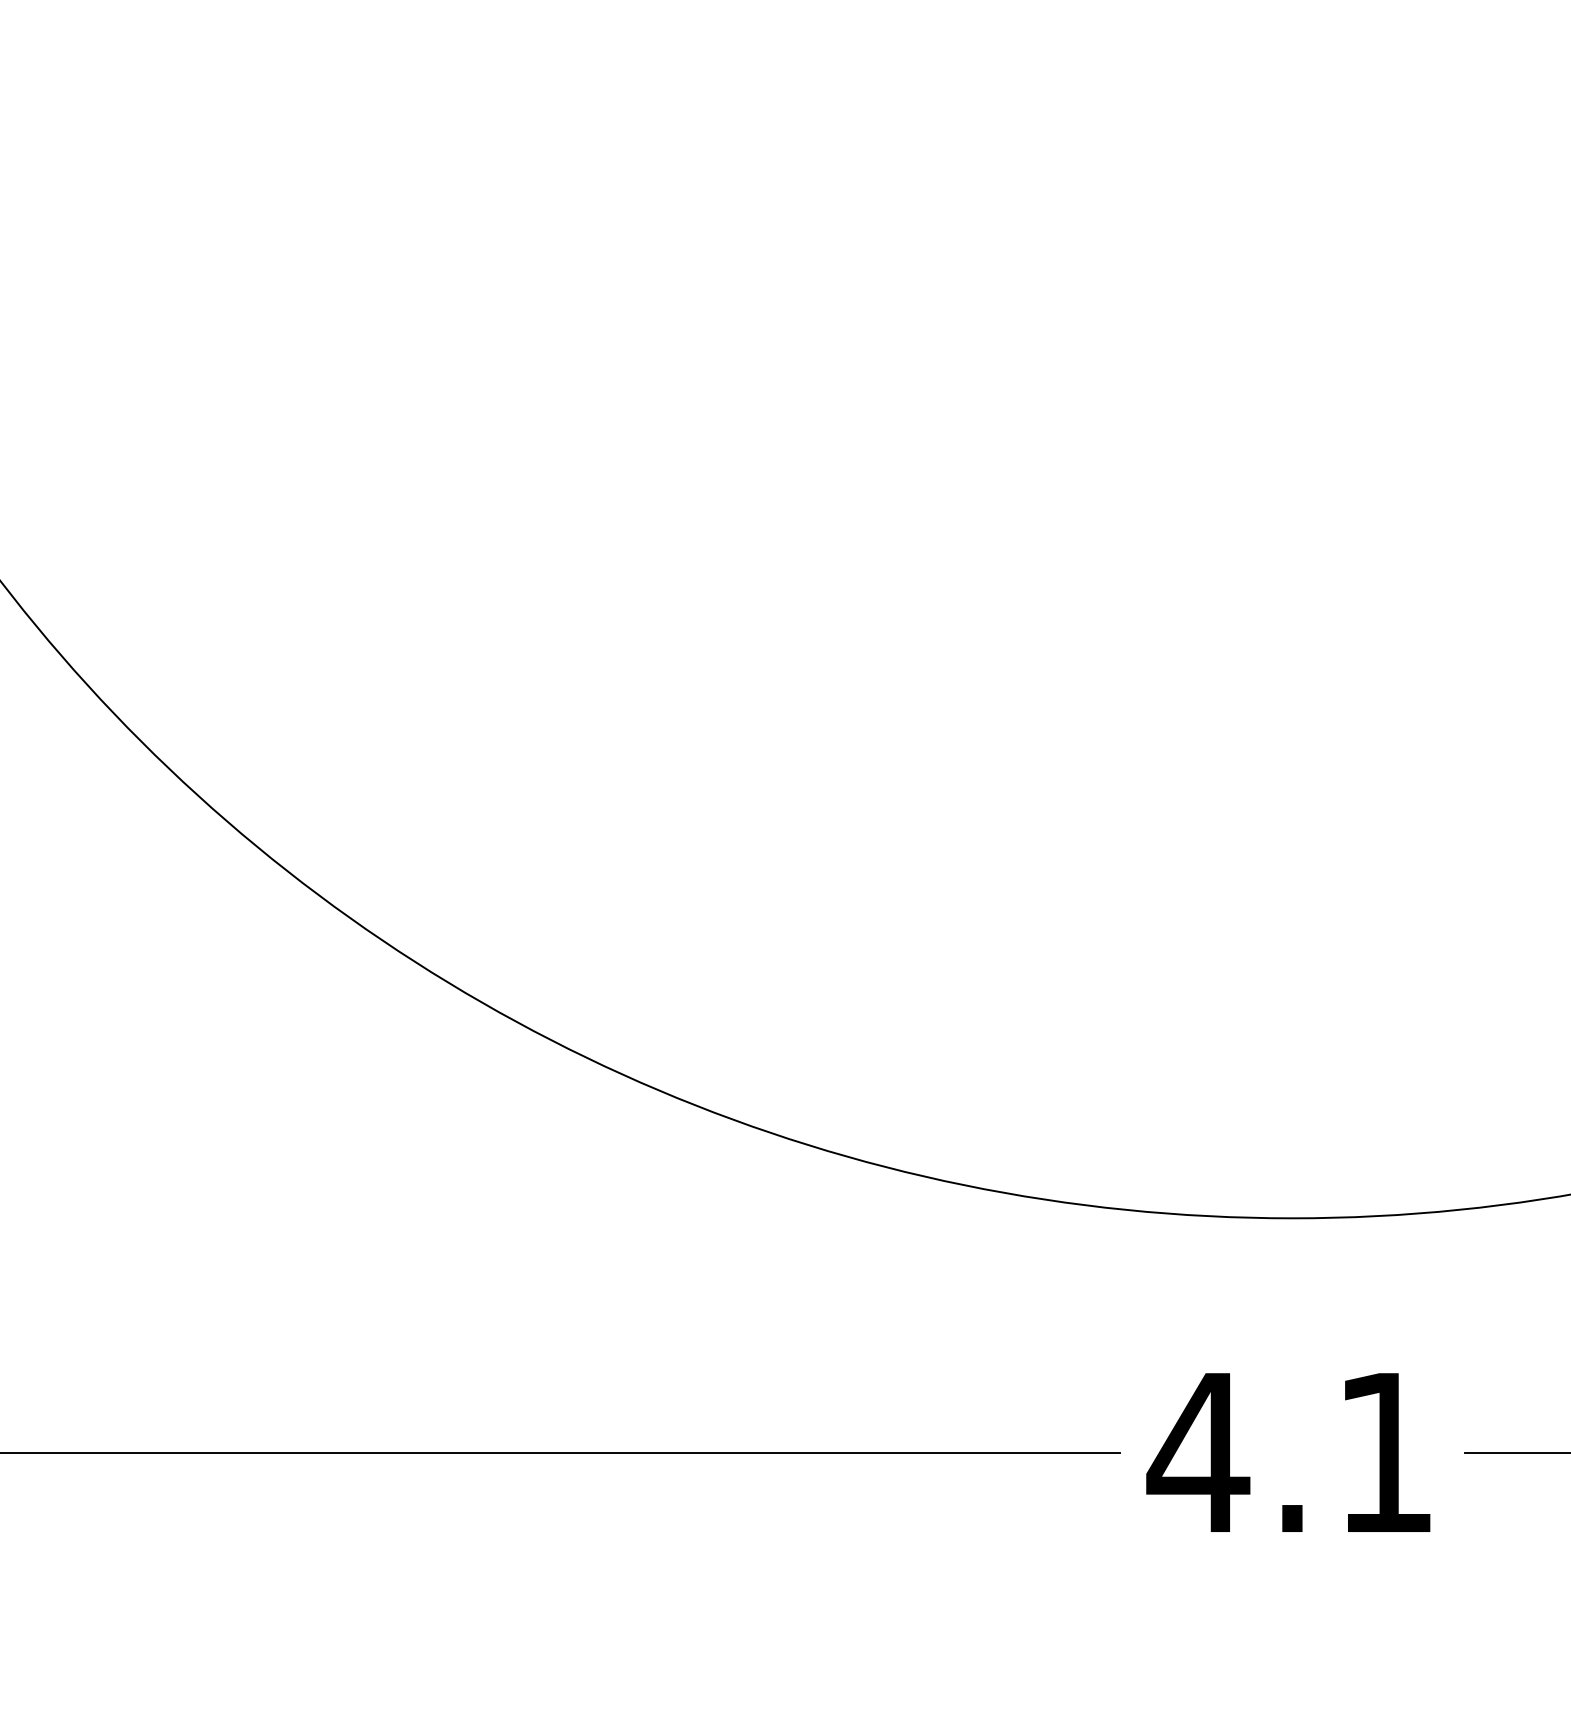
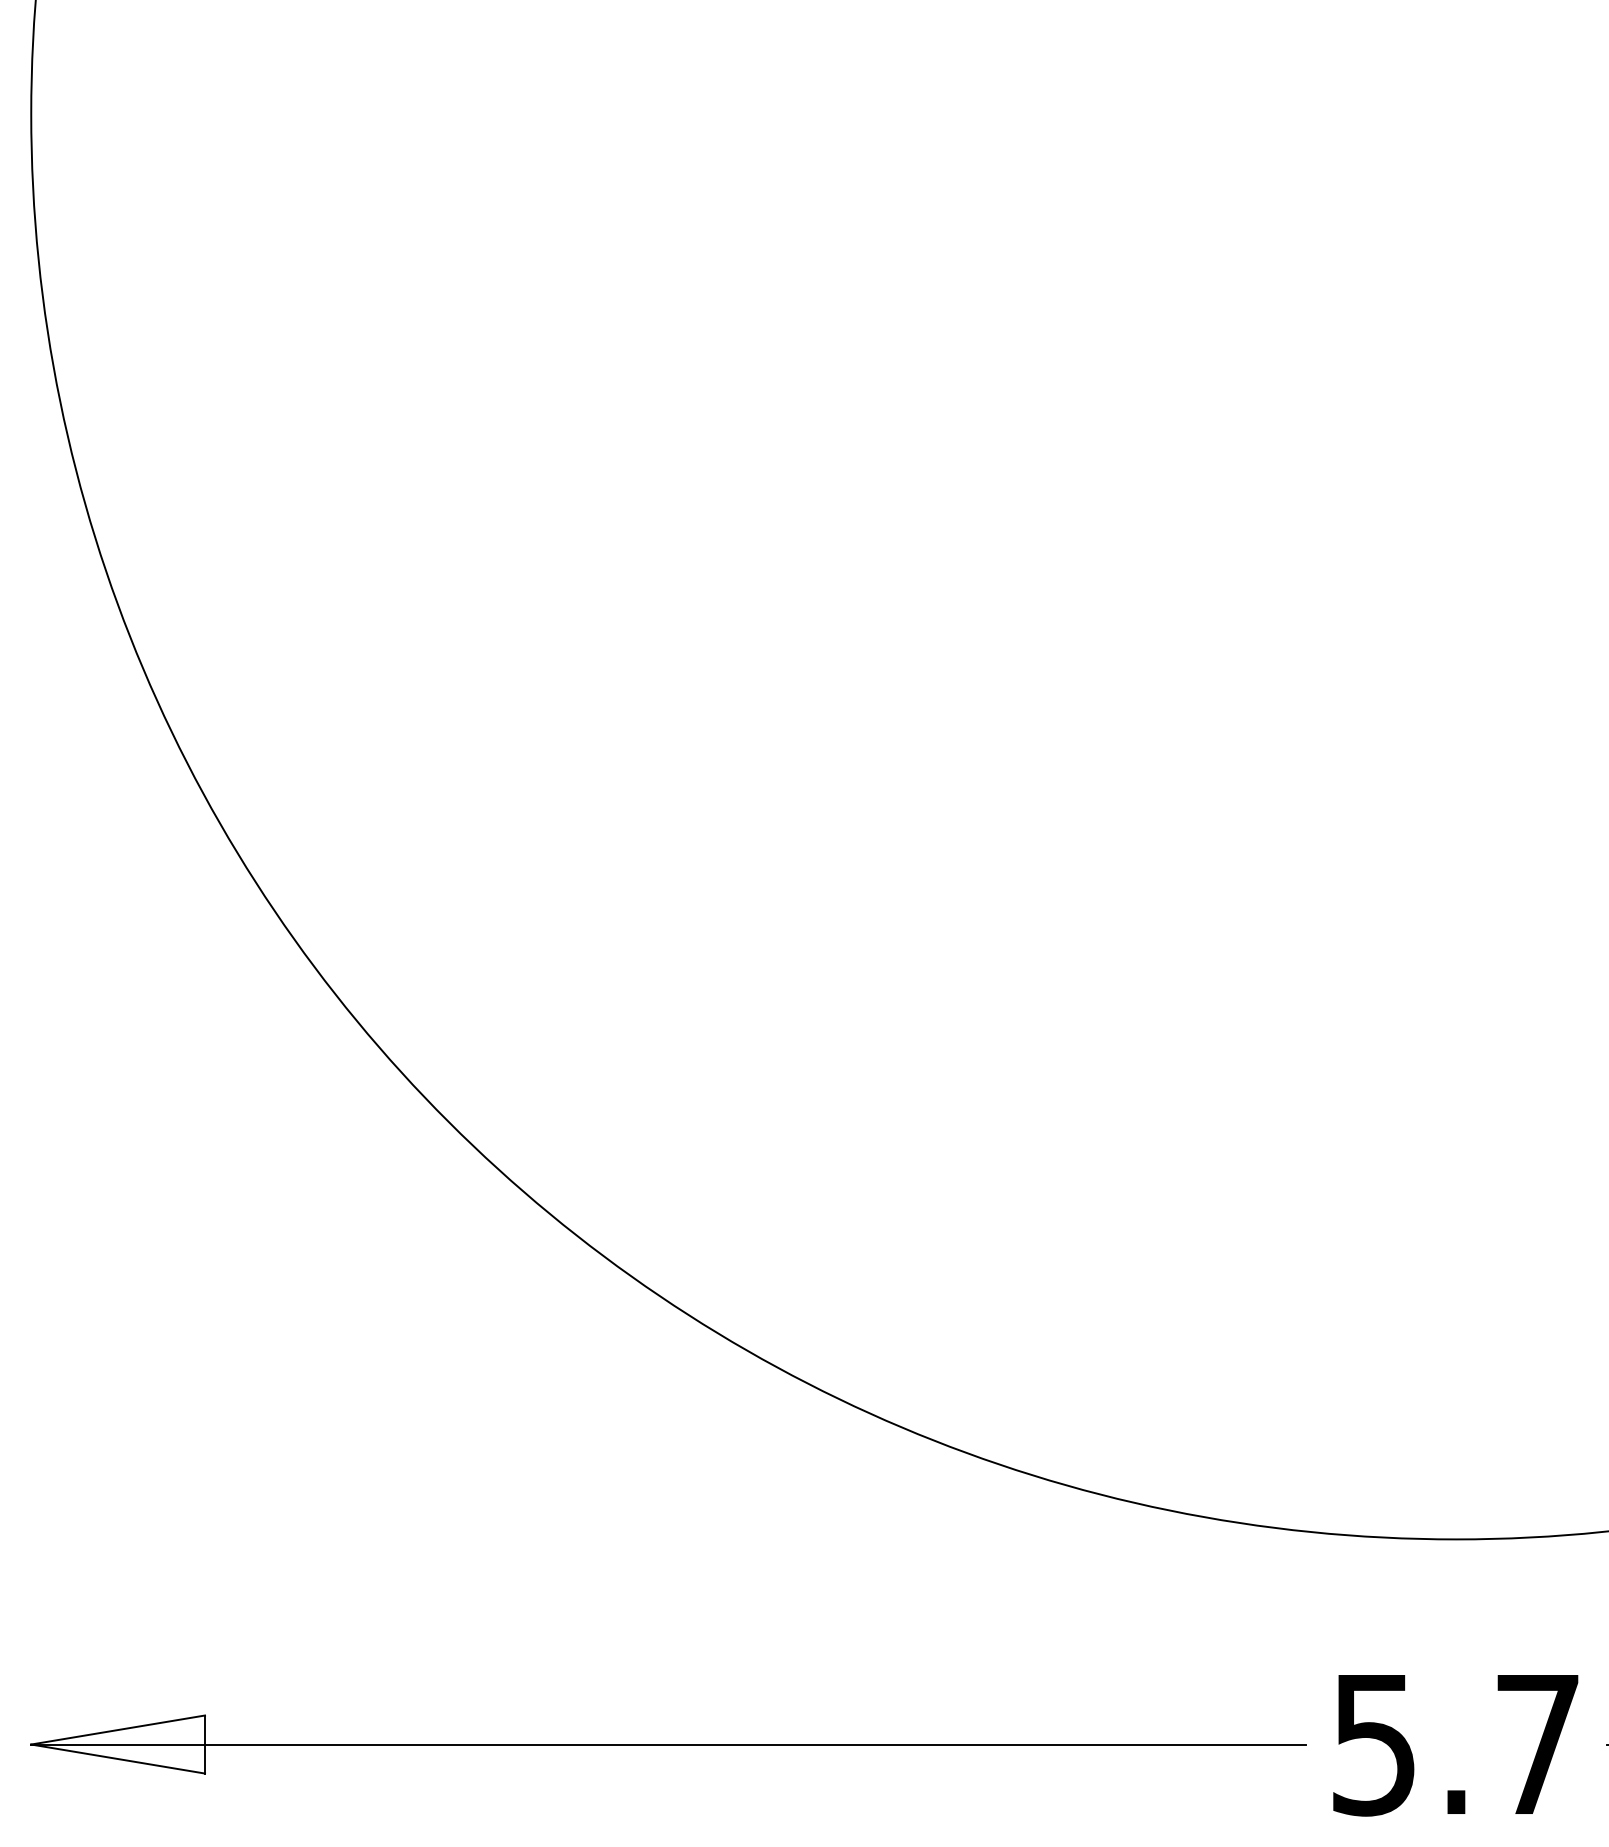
text: (1289, 1453) -> (1453, 1745), 4.1 -> 5.7

